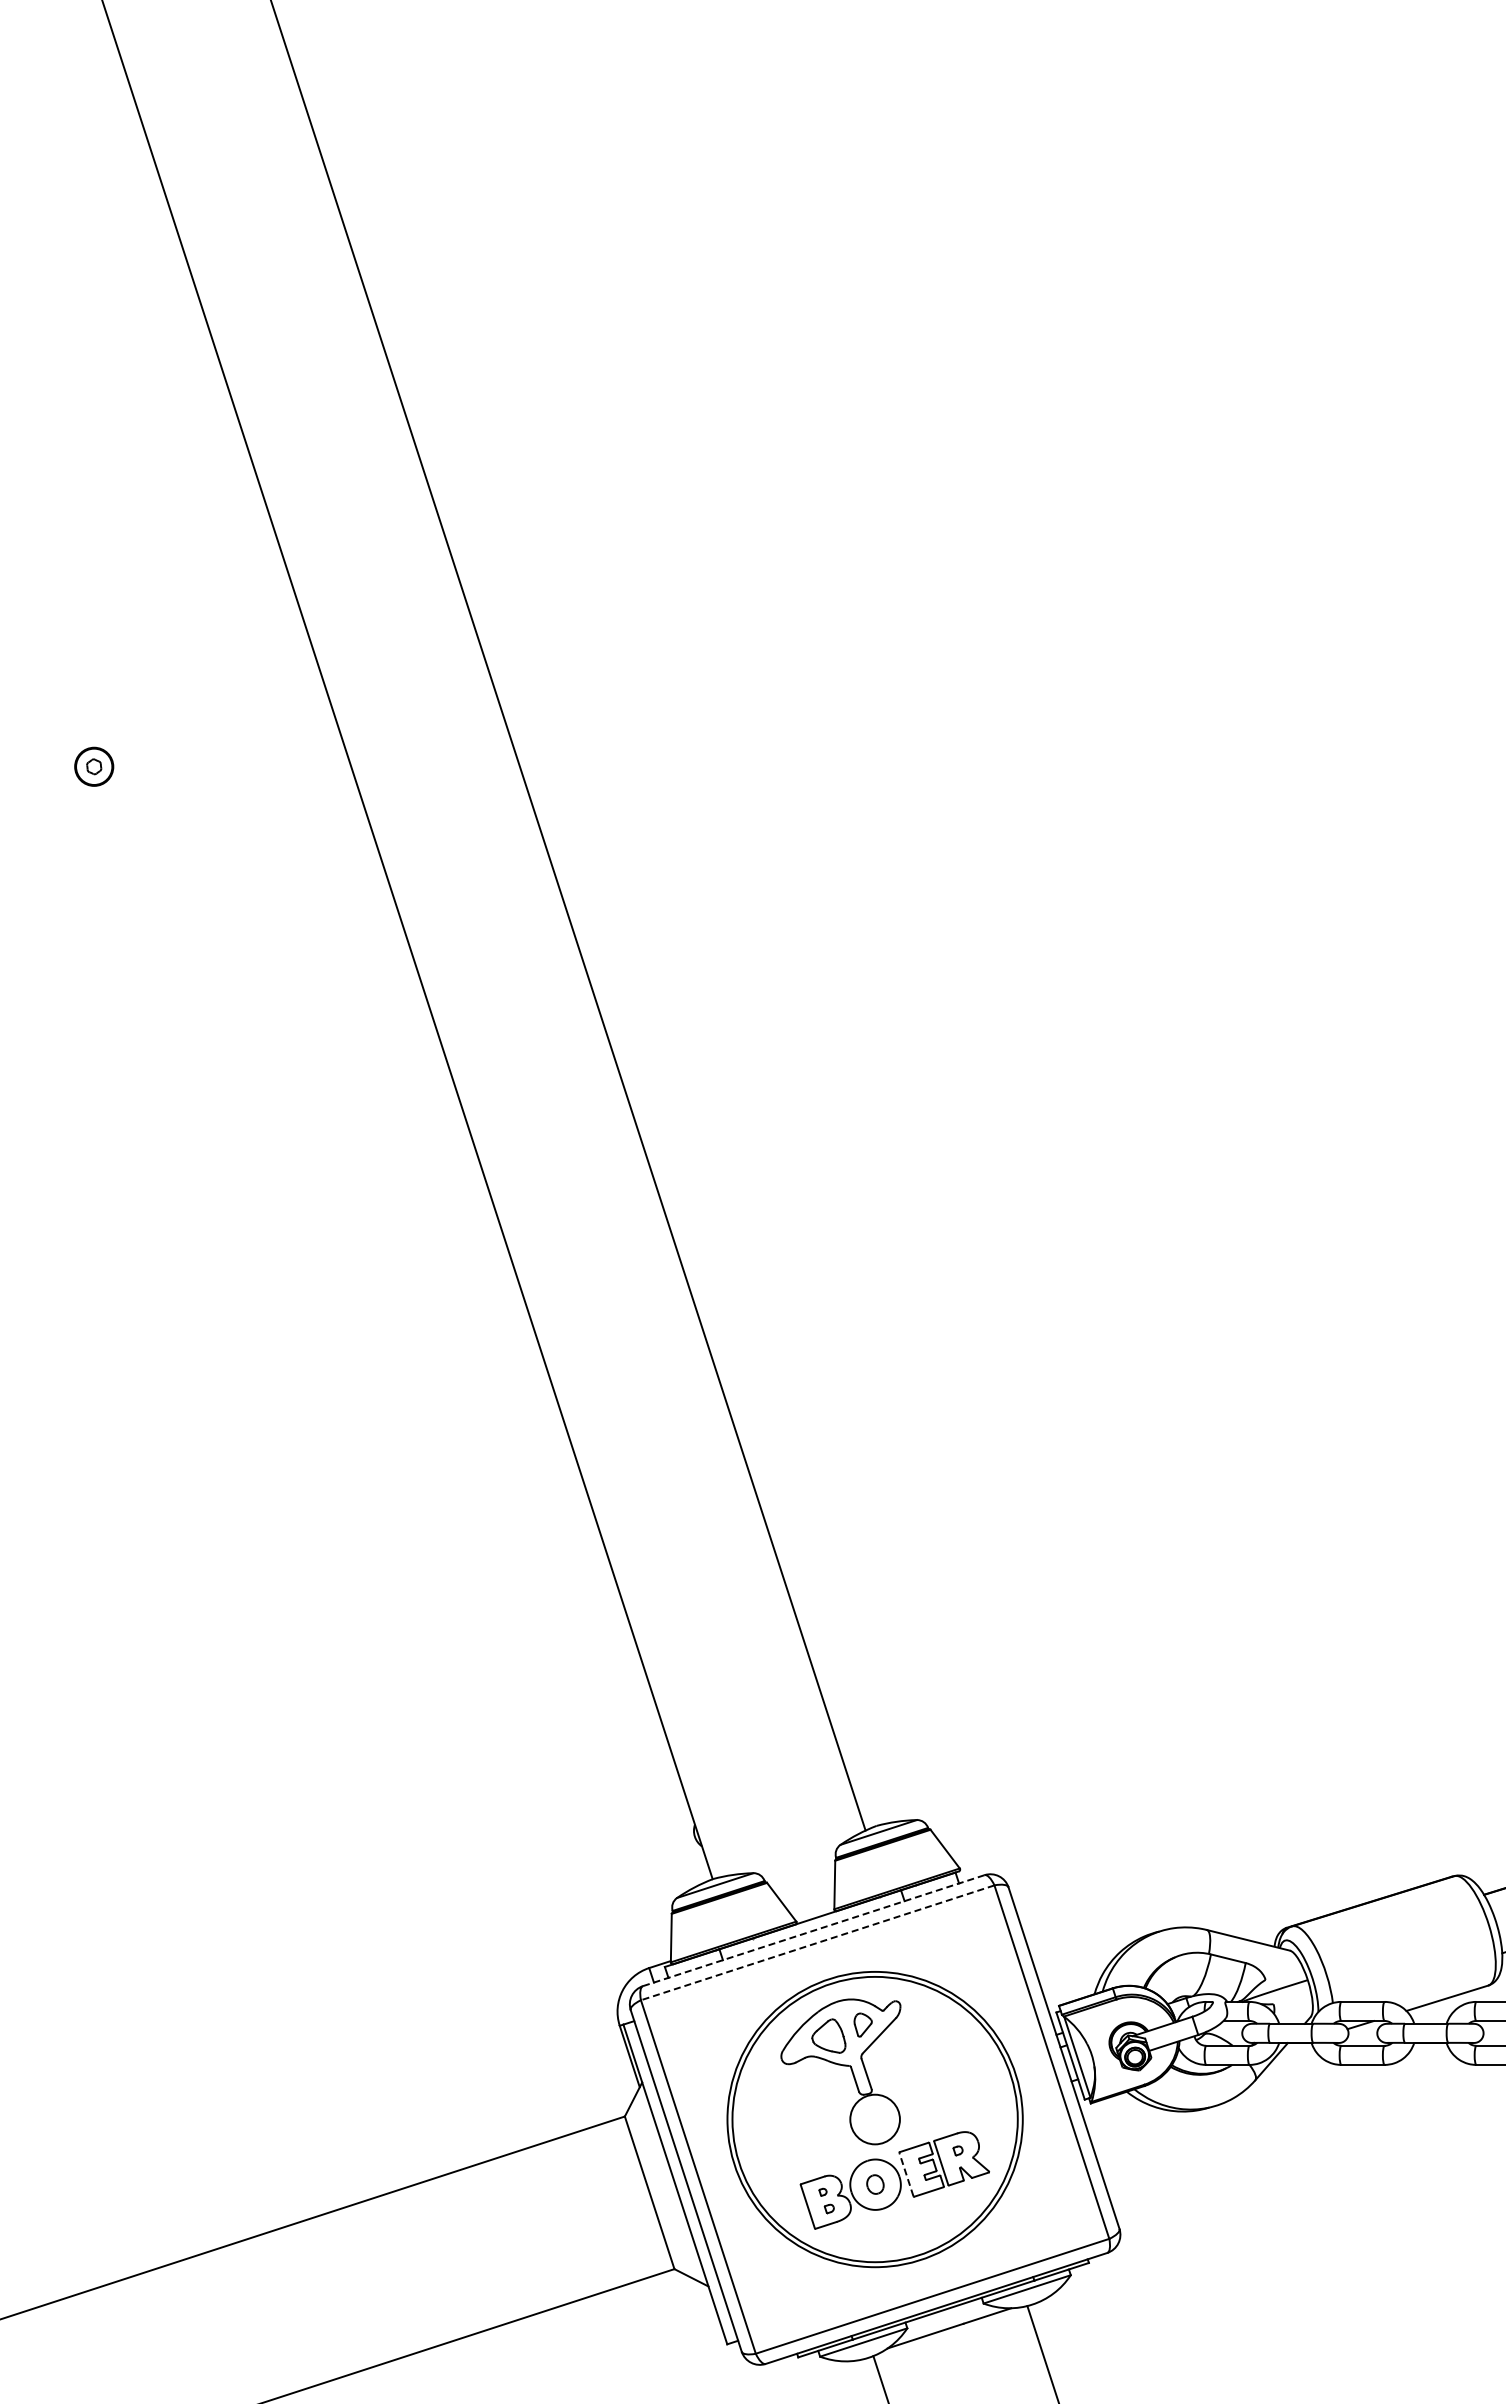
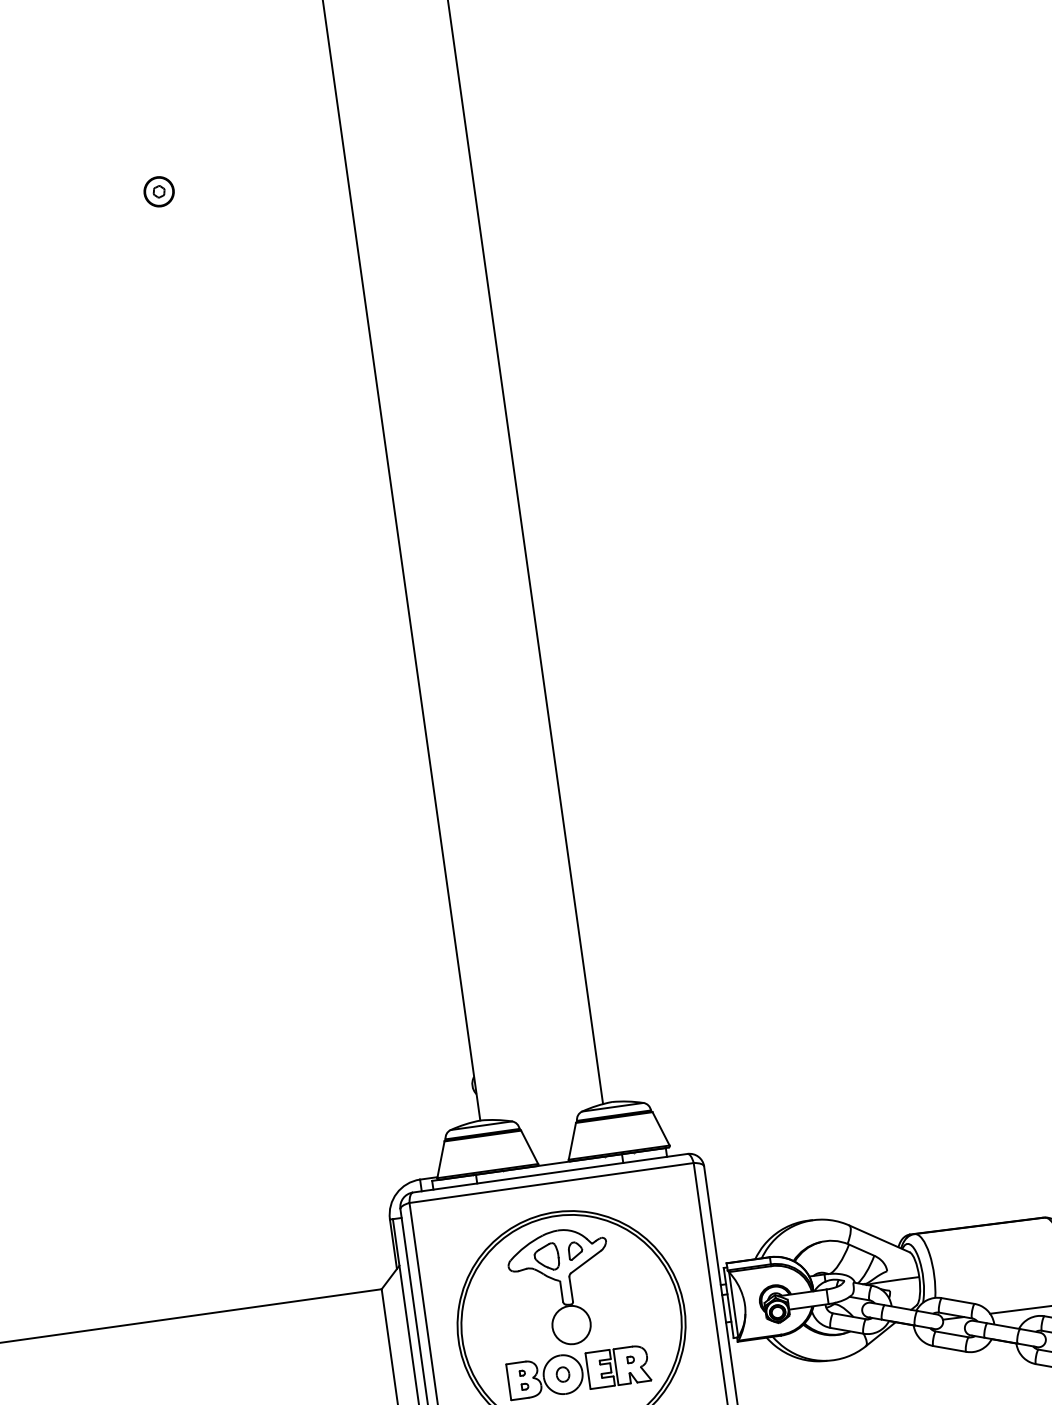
line: (813, 1930) -> (550, 1173), dashed -> solid
line: (817, 1942) -> (551, 1182), dashed -> solid
line: (906, 2174) -> (588, 1371), dashed -> solid

